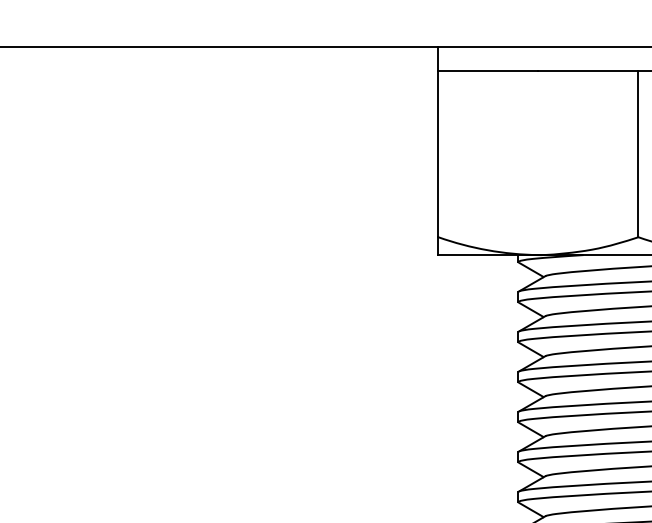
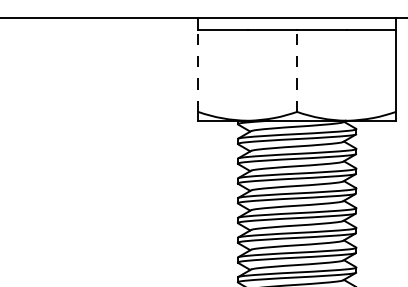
line: (438, 153) -> (198, 70), solid -> dashed
line: (639, 153) -> (297, 70), solid -> dashed

